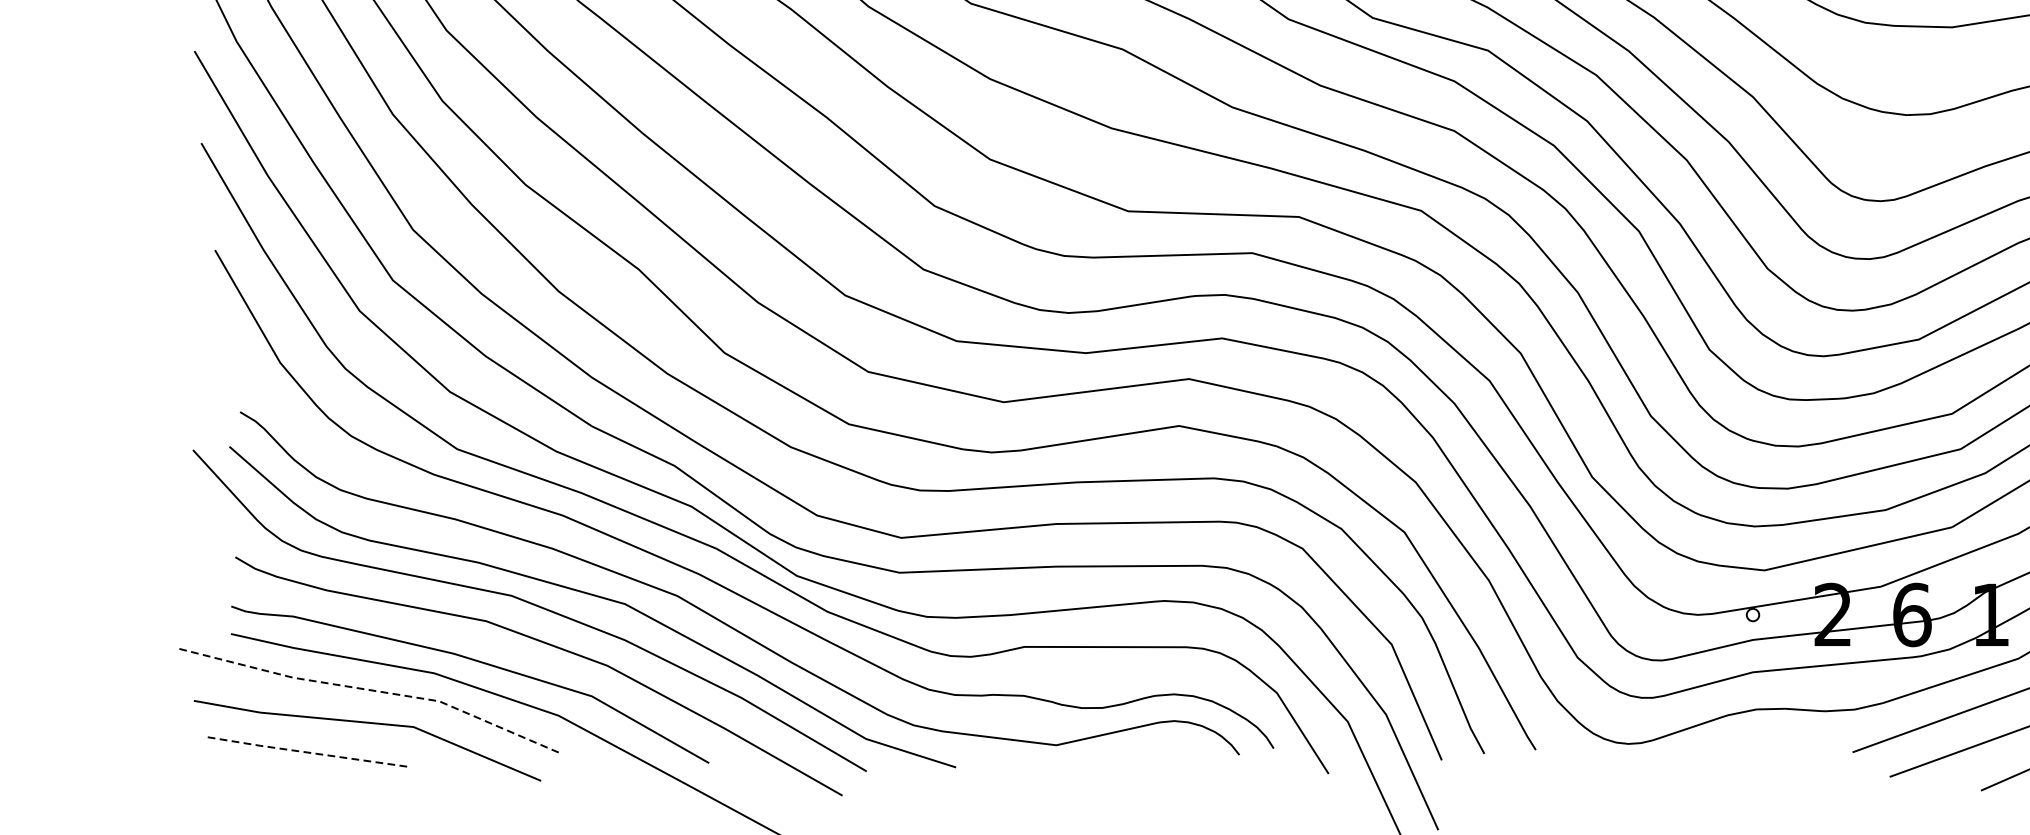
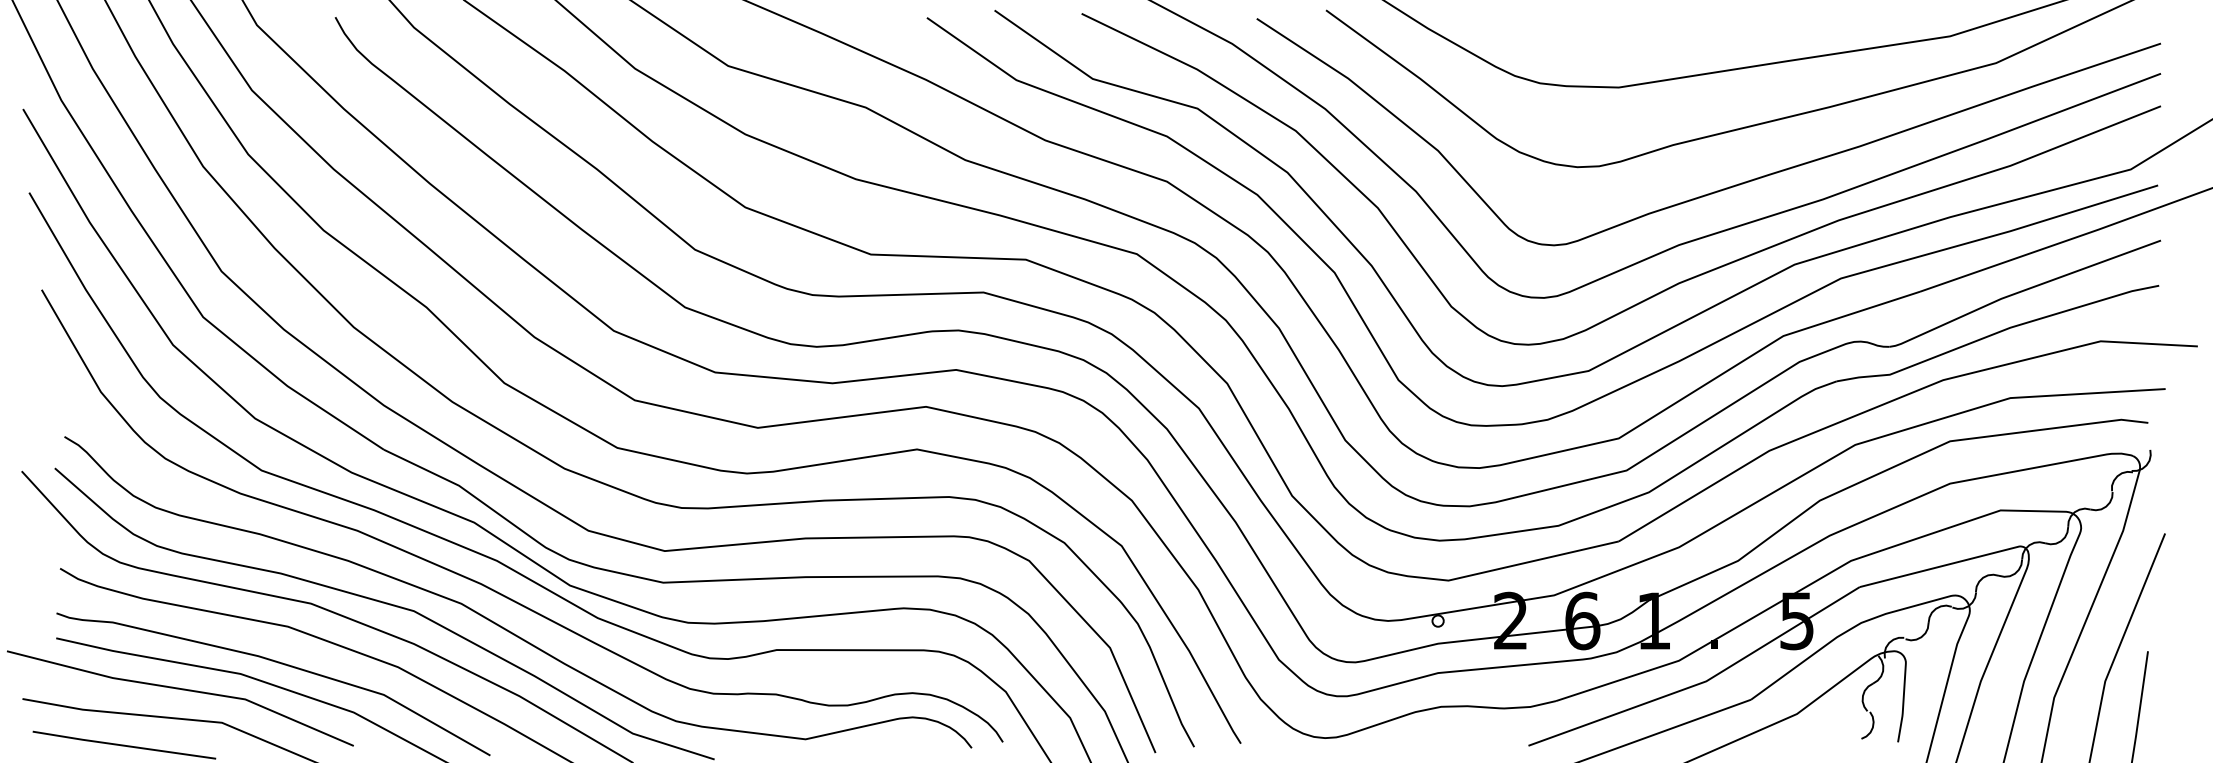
line: (370, 690) -> (182, 689), dashed -> solid
line: (305, 752) -> (123, 745), dashed -> solid

